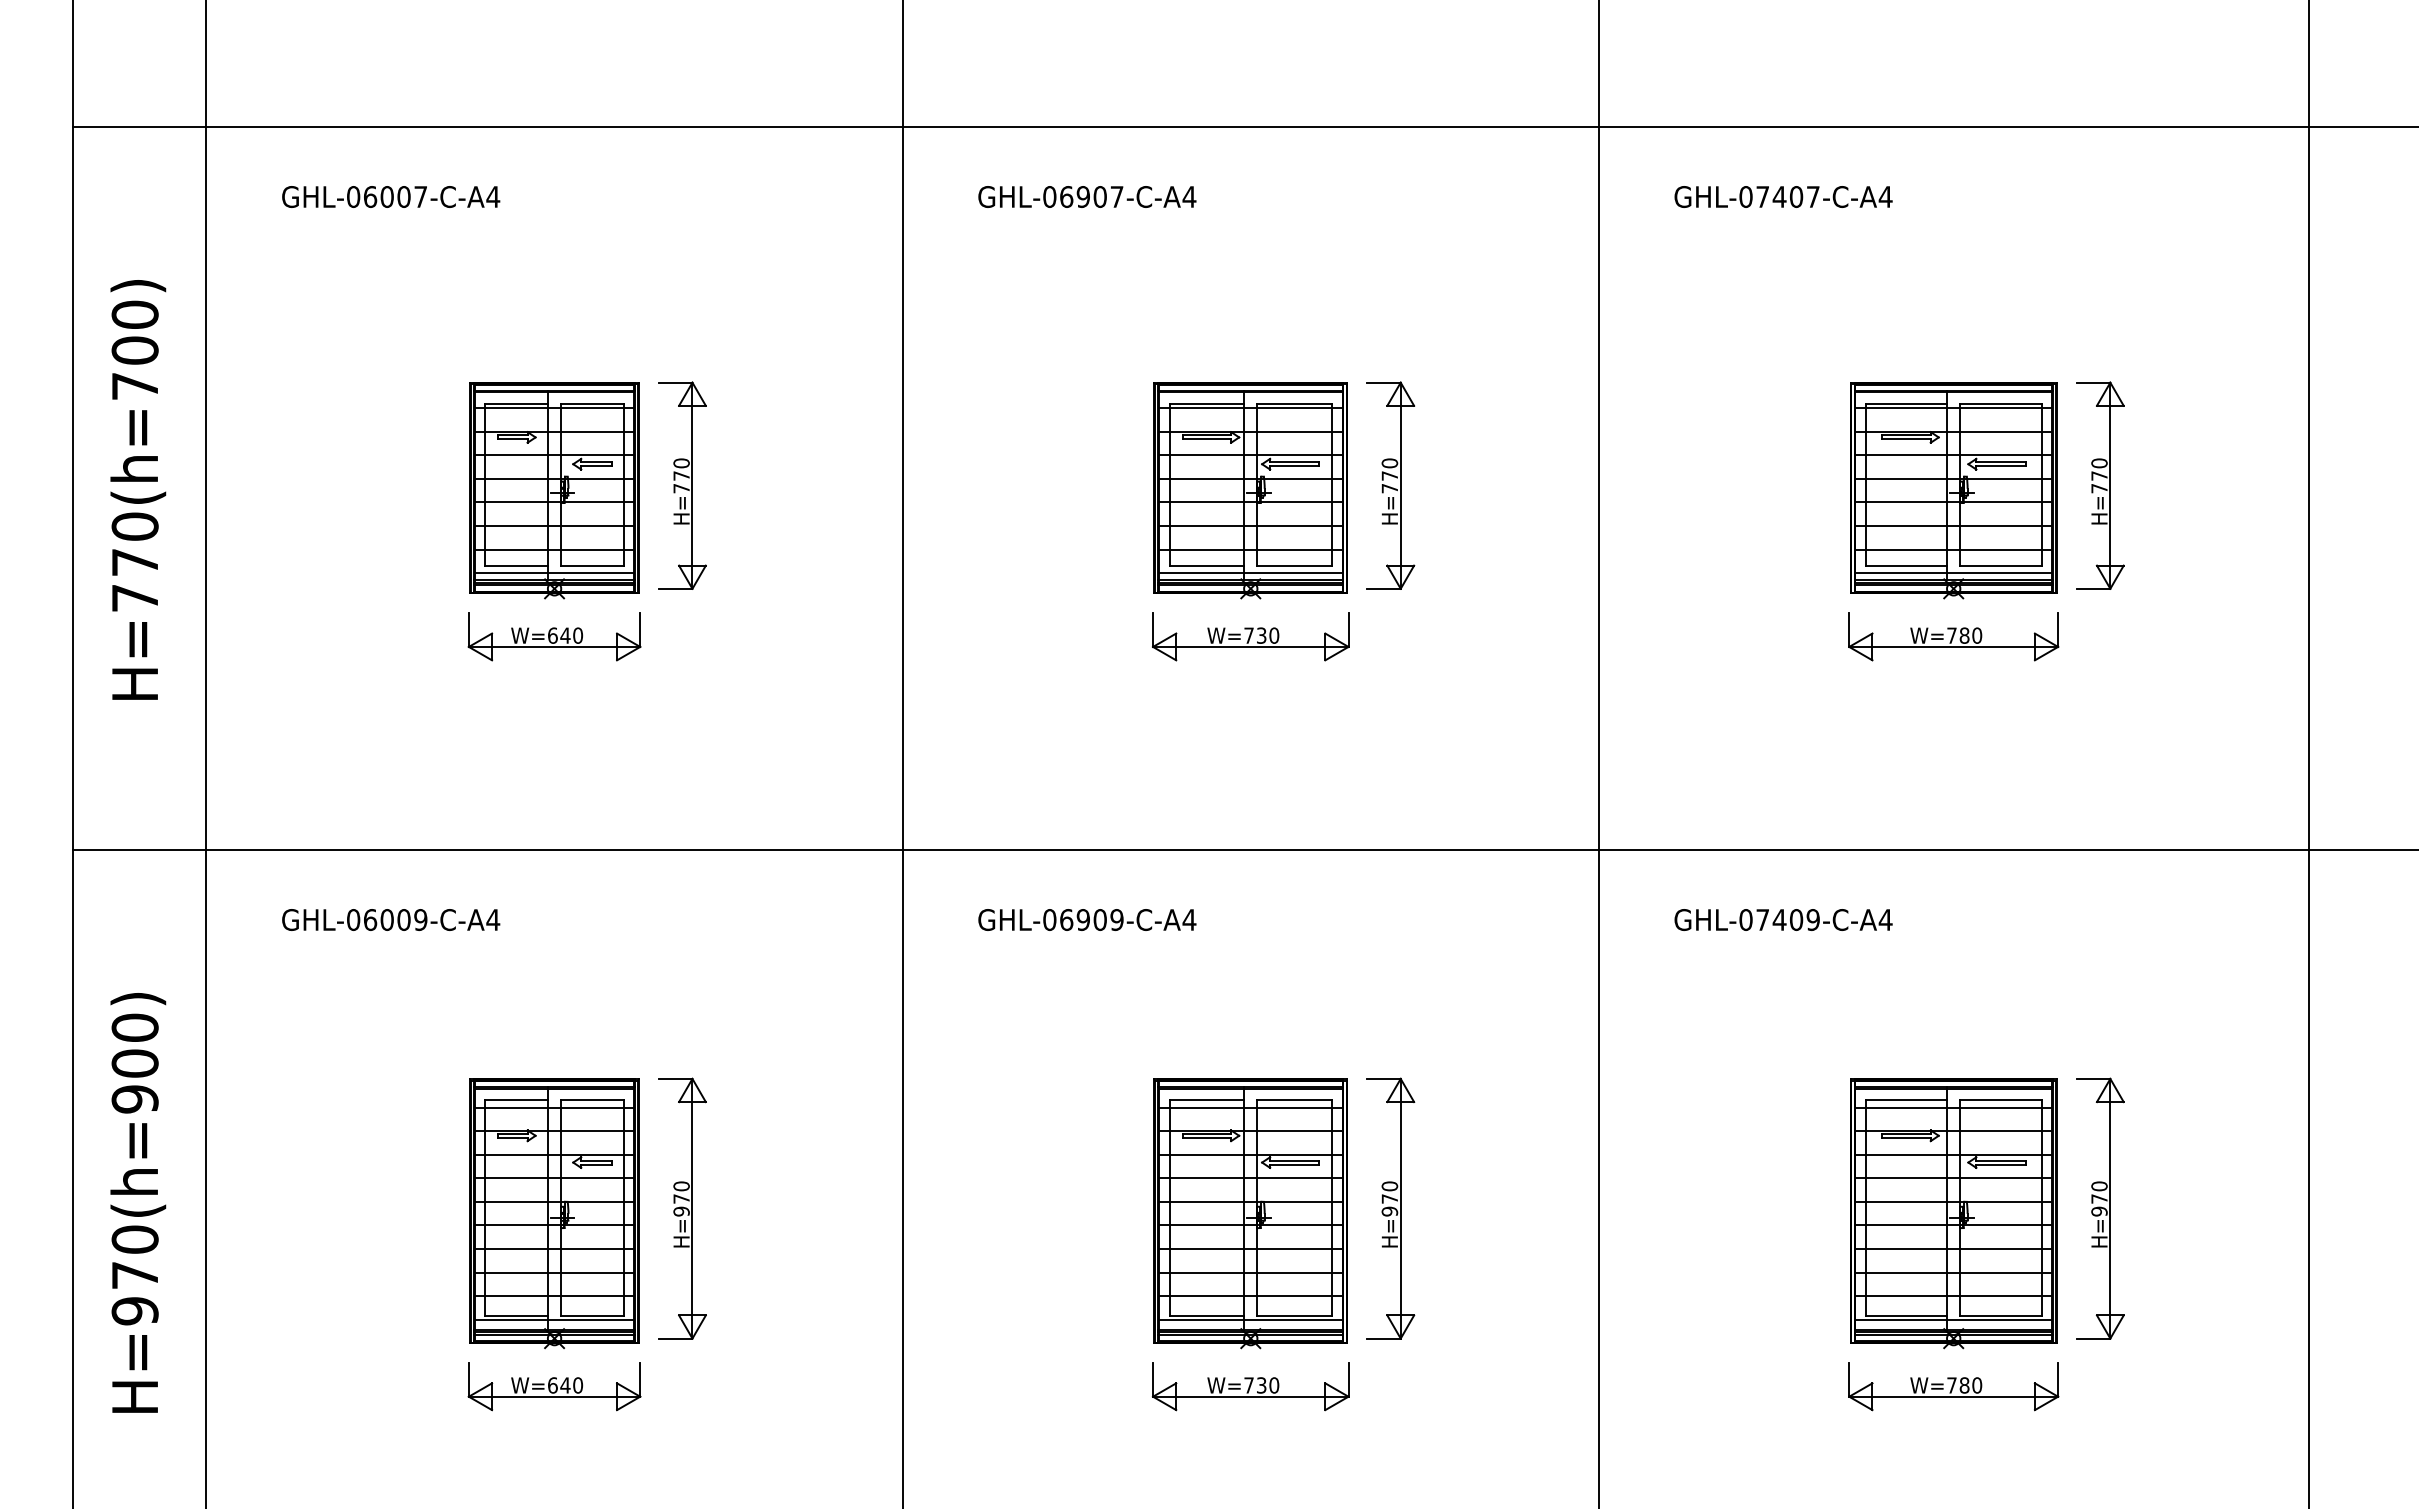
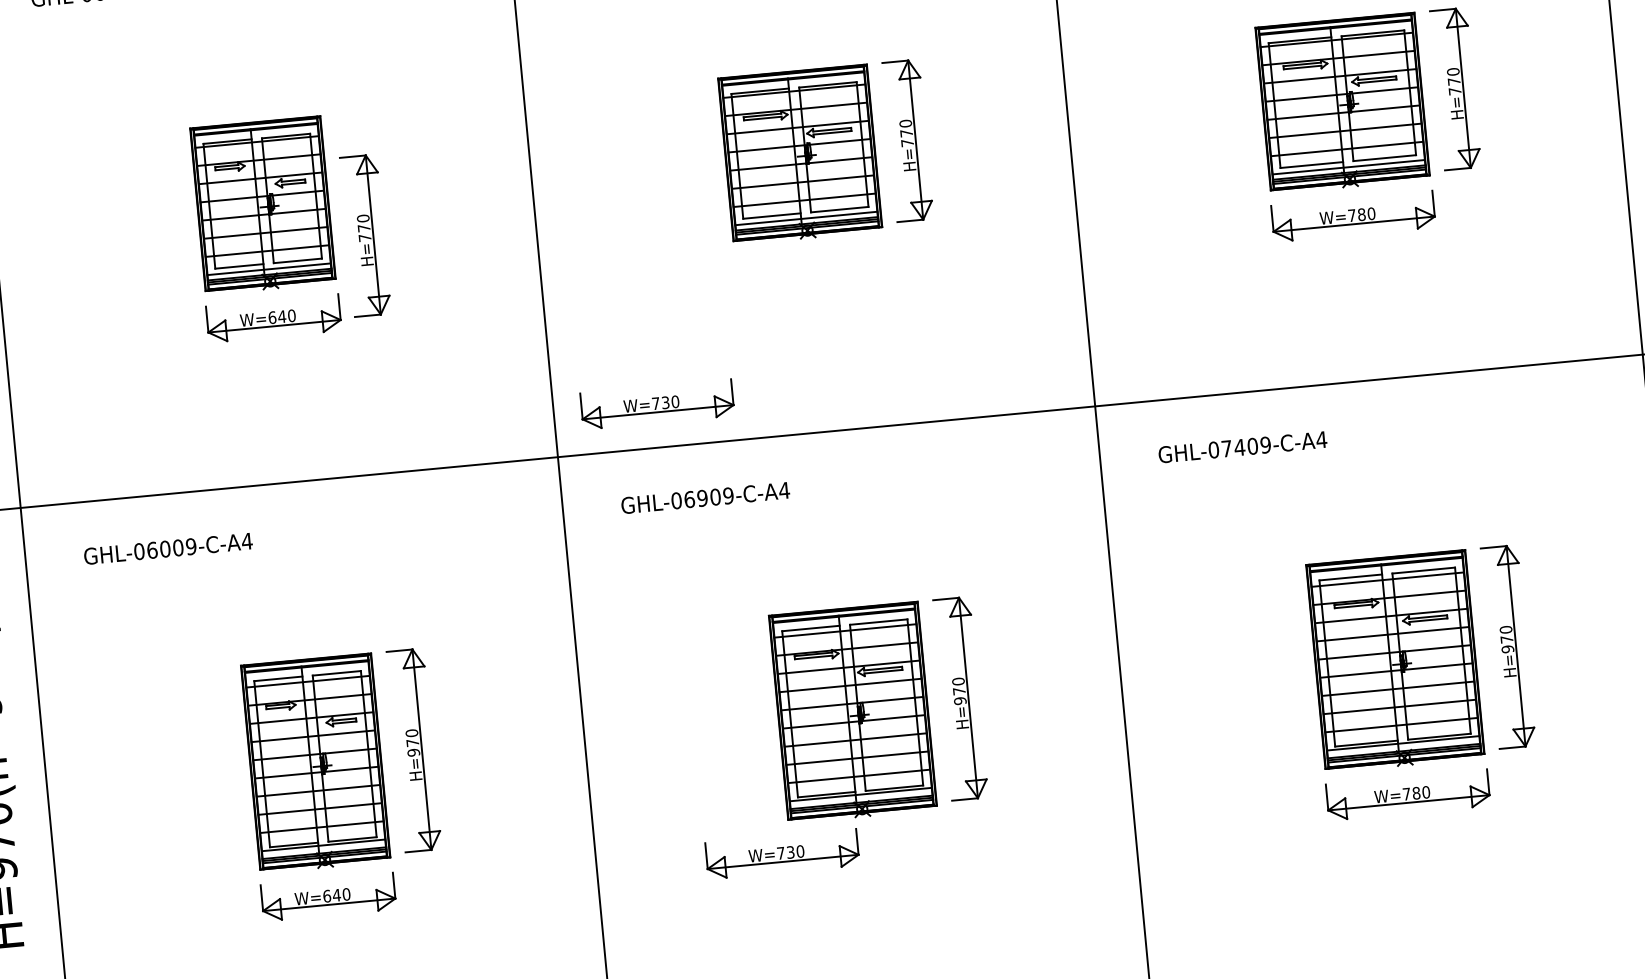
part: (682, 485) -> (365, 235), moved
part: (1250, 636) -> (657, 404), moved
part: (1250, 1386) -> (782, 854), moved

